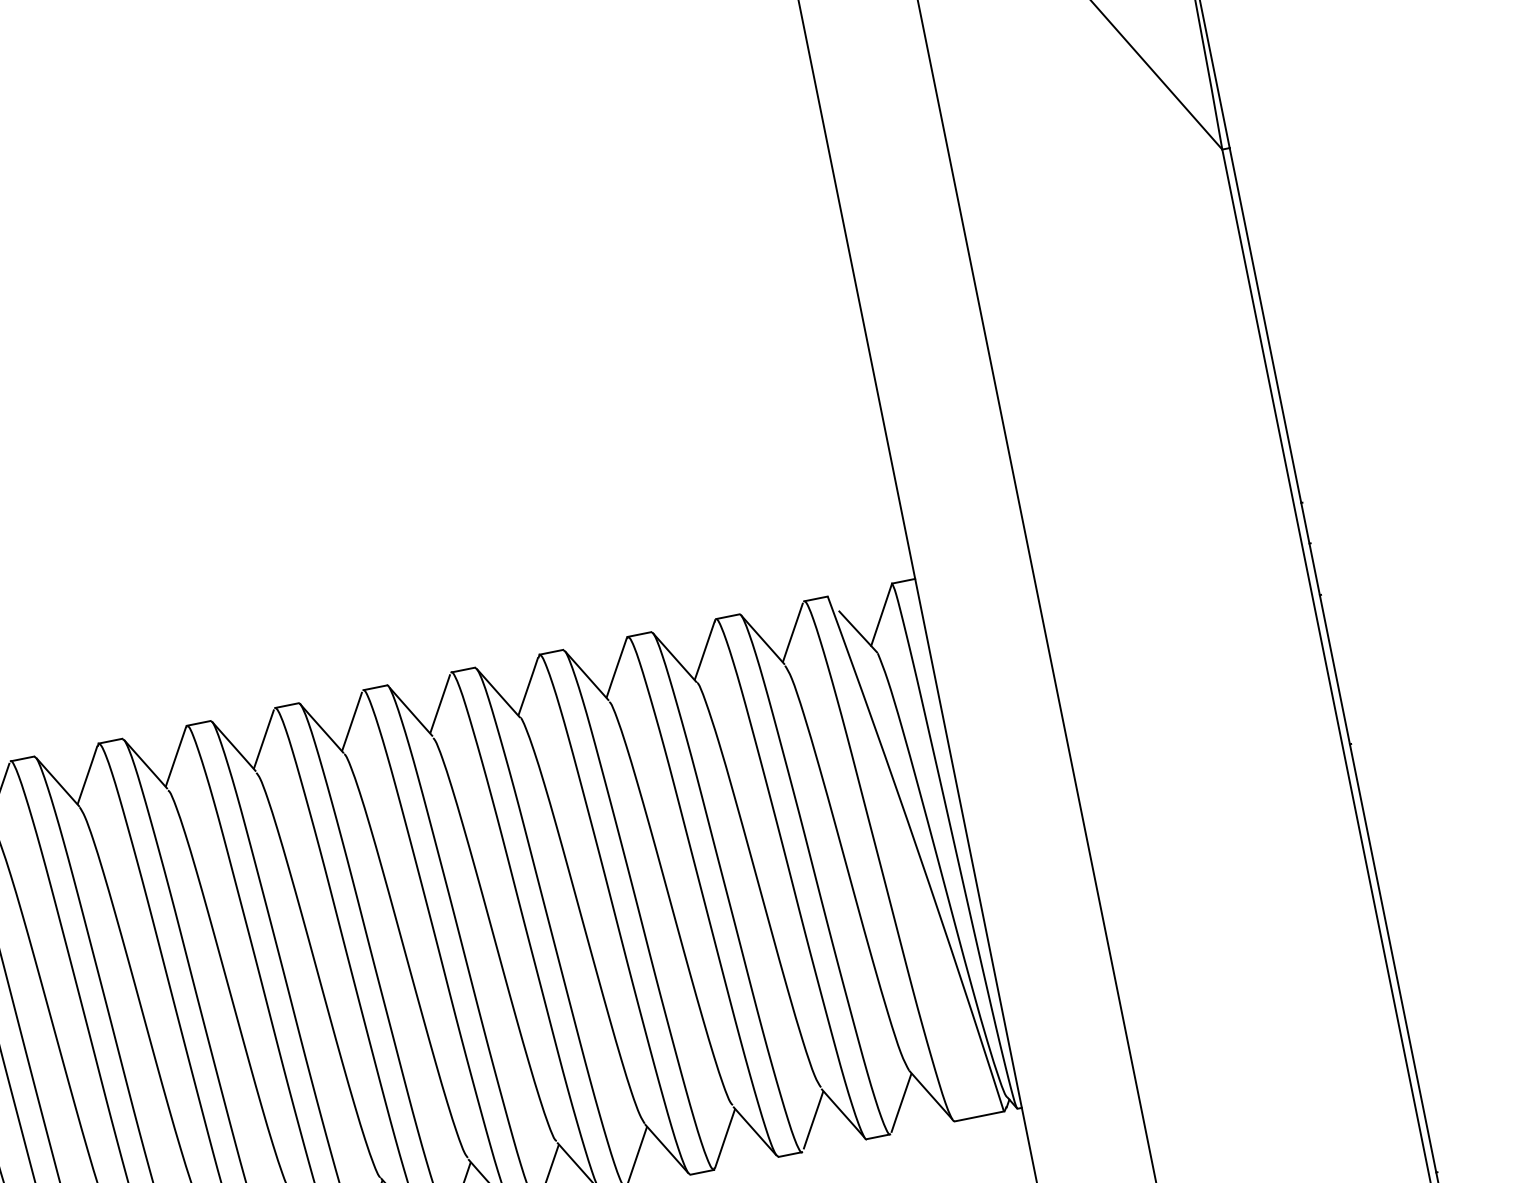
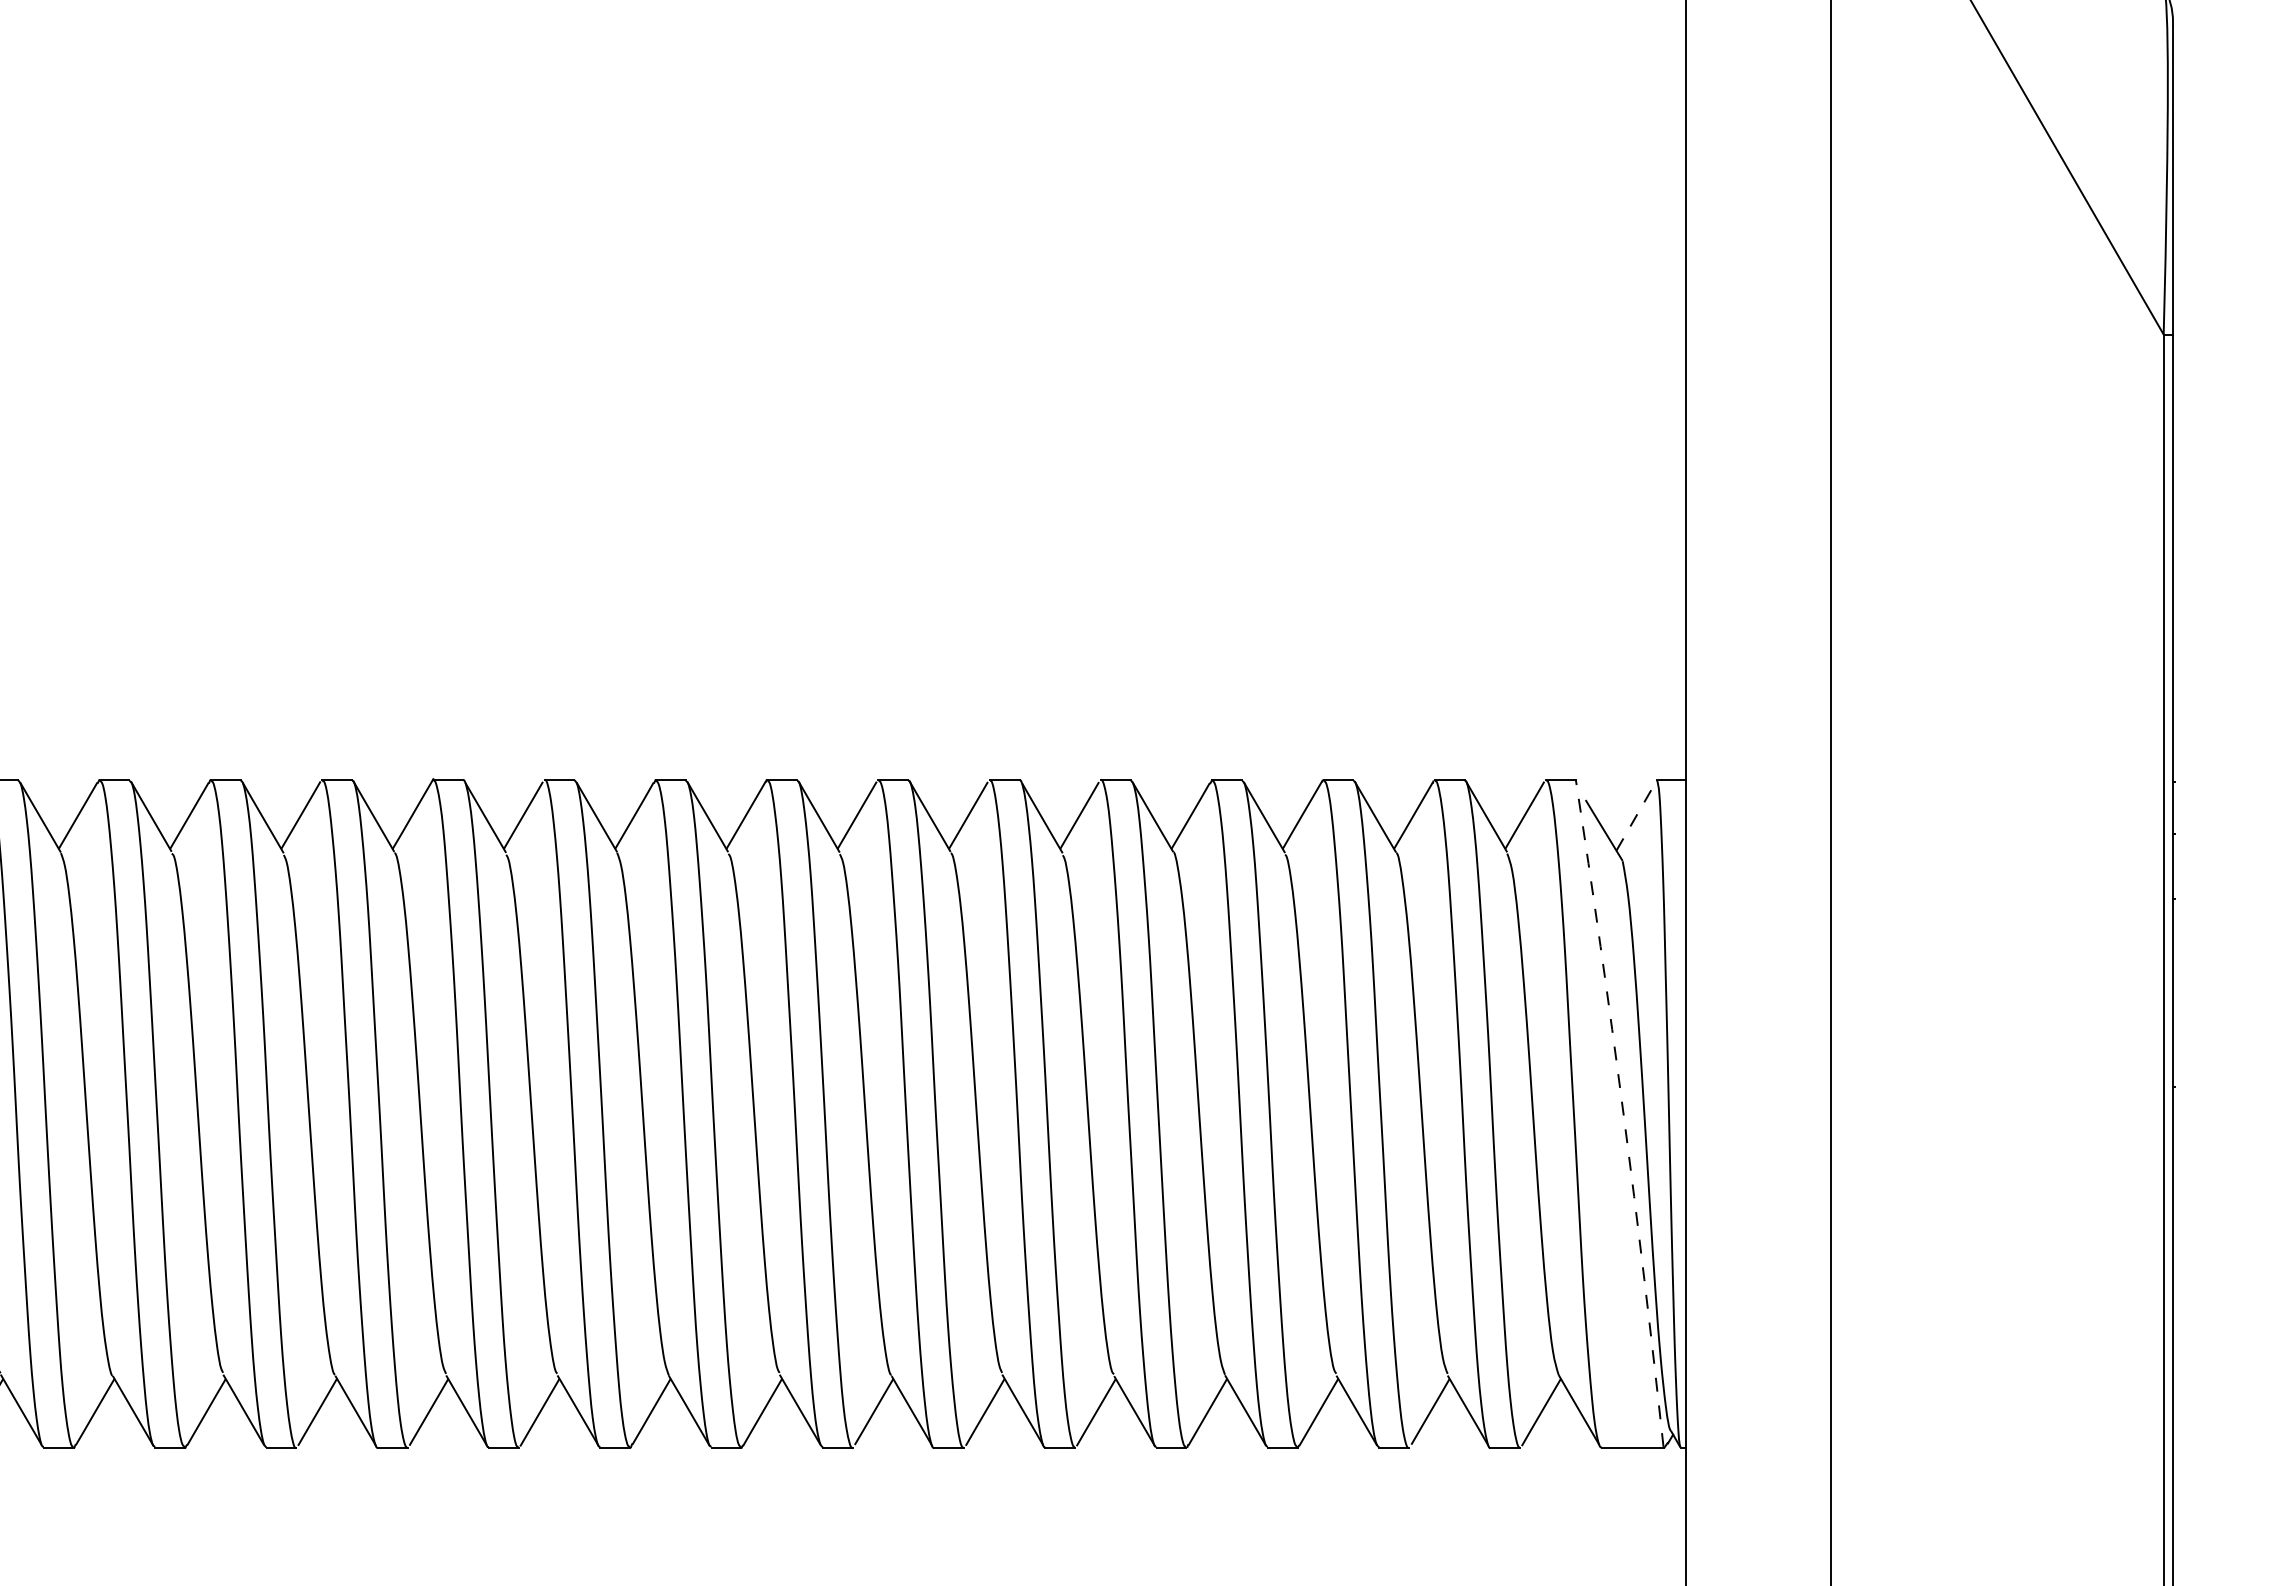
line: (881, 614) -> (1636, 815), solid -> dashed
arc: (918, 853) -> (1623, 1113), solid -> dashed

